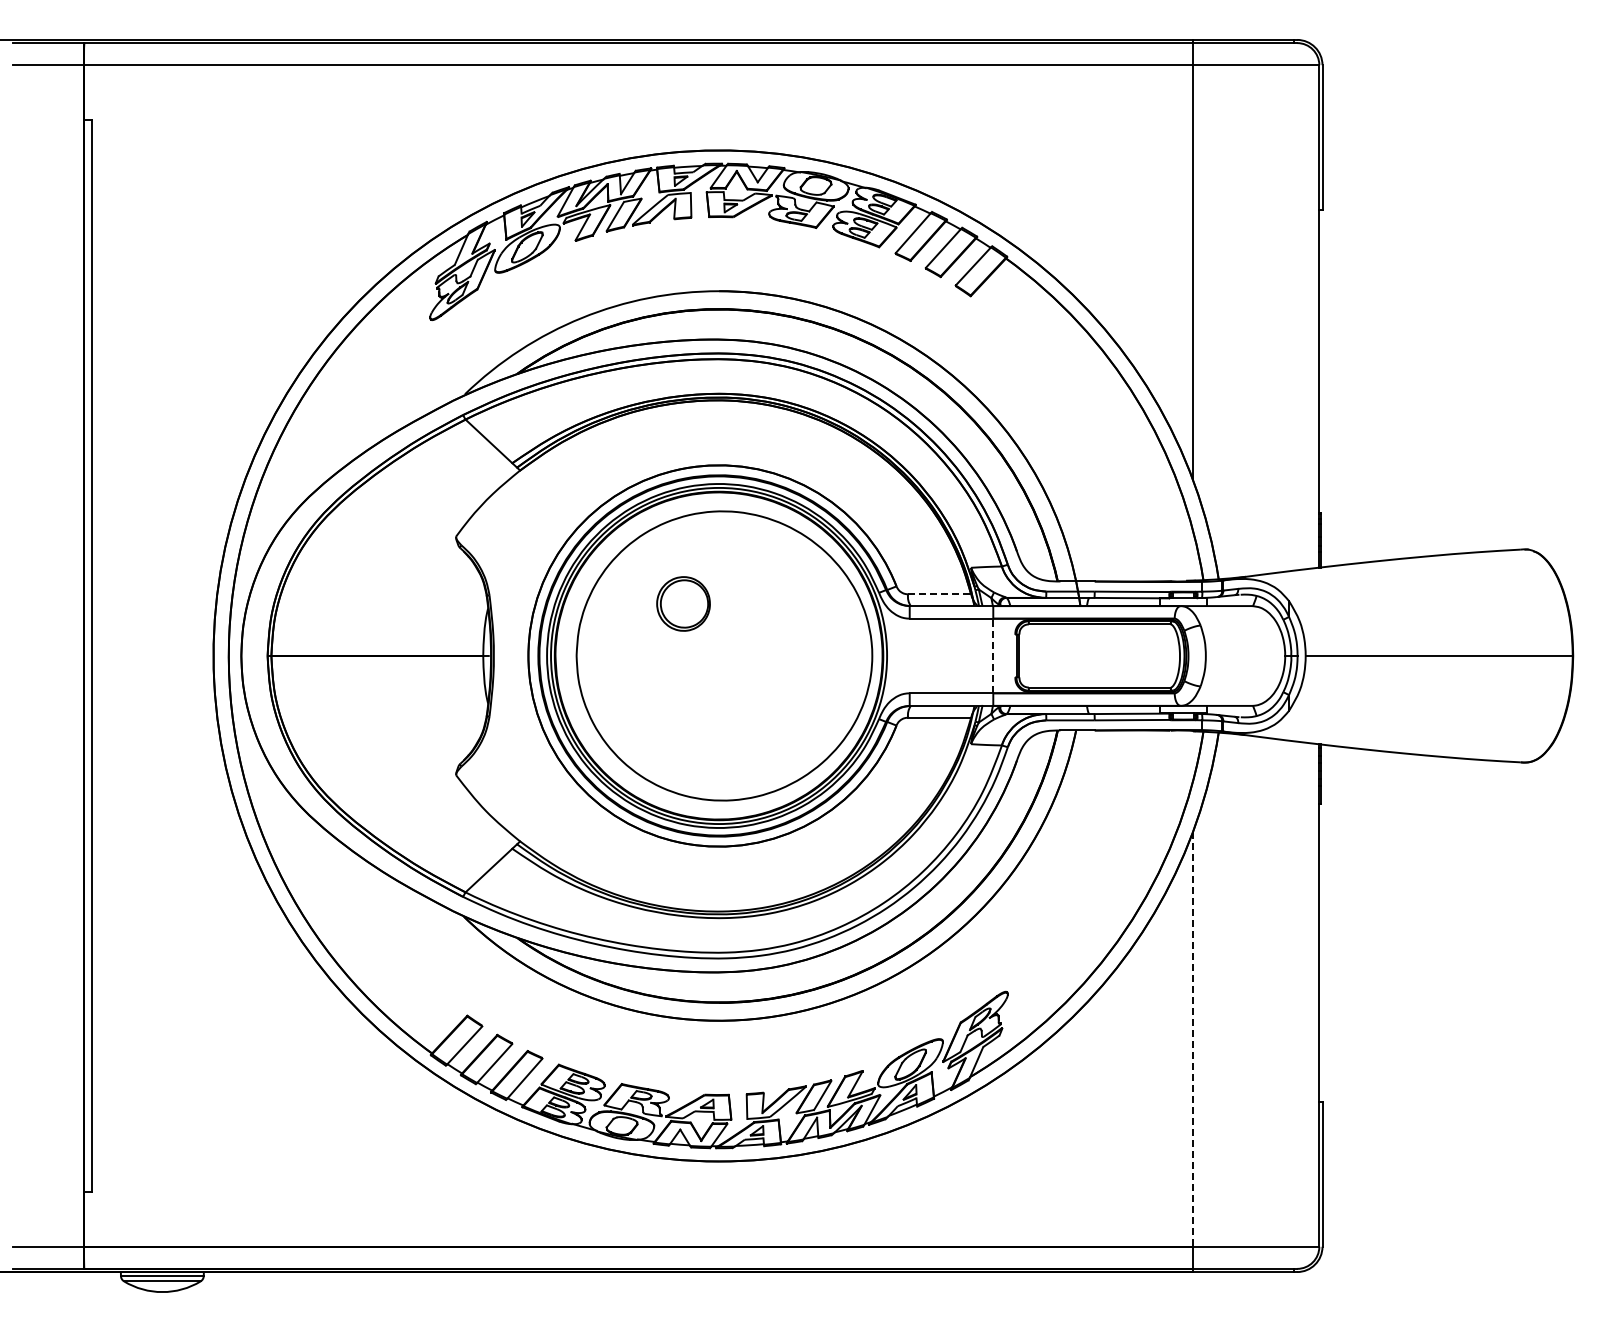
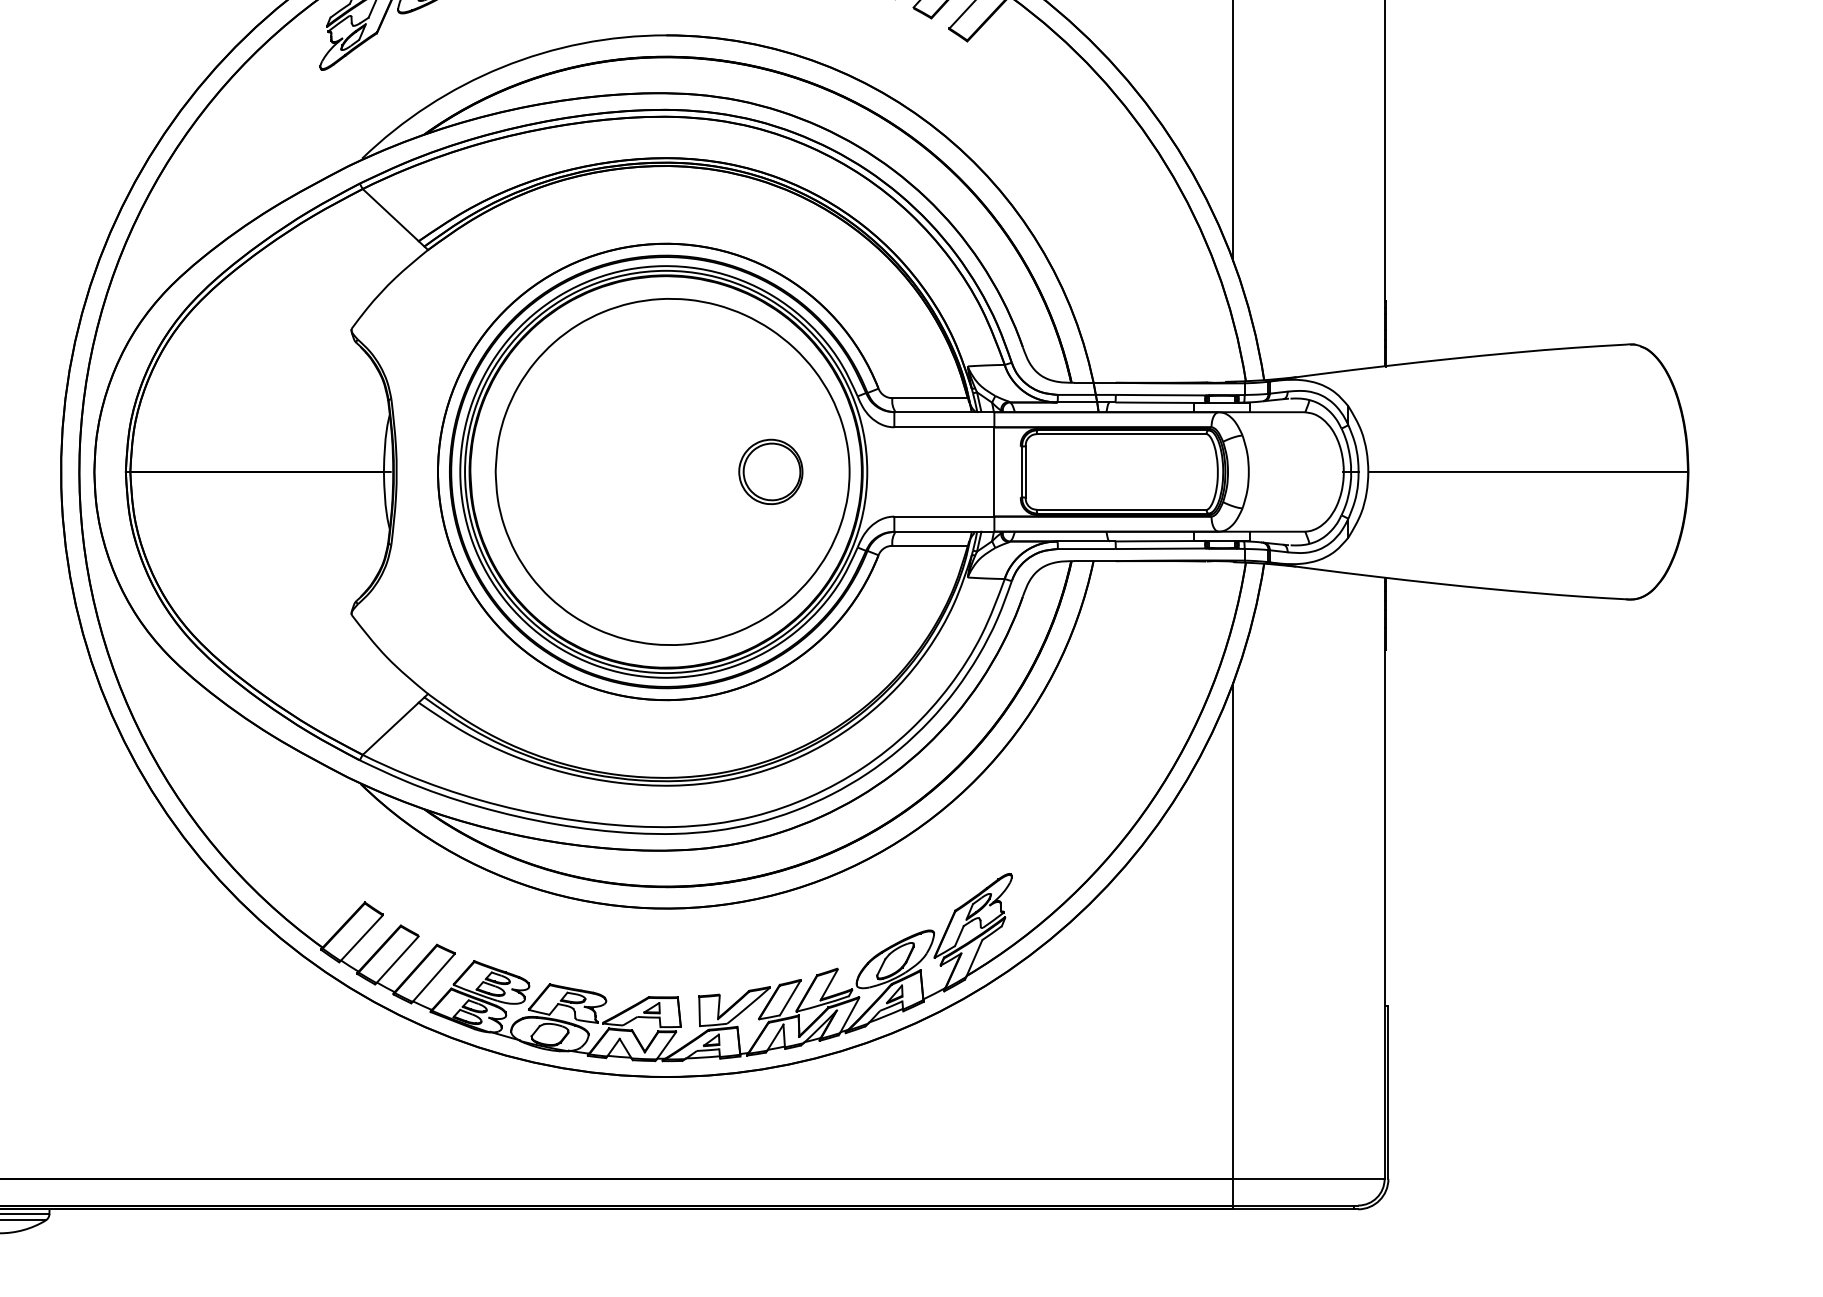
line: (940, 594) -> (931, 398), dashed -> solid
part: (683, 603) -> (770, 471), moved
line: (993, 655) -> (994, 471), dashed -> solid
line: (1192, 1039) -> (1232, 930), dashed -> solid

